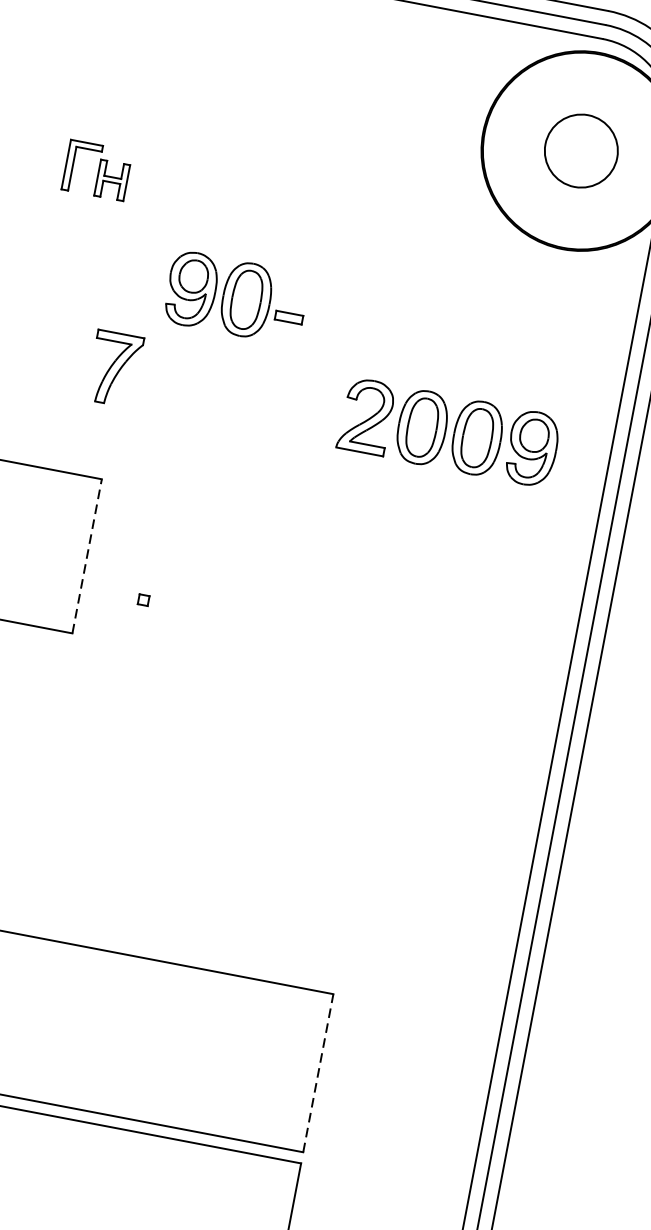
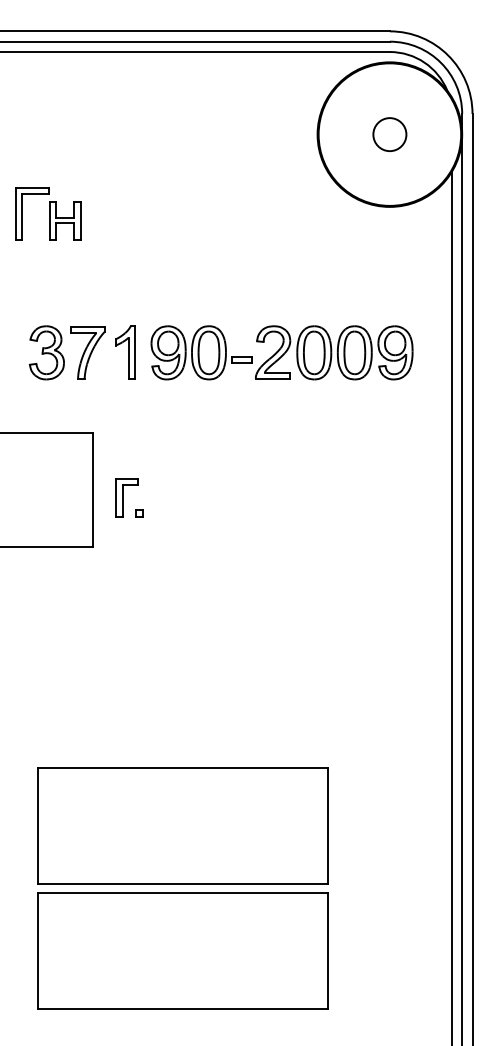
circle: (580, 150) -> (389, 134), size x0.62
part: (97, 169) -> (48, 213), size x1.43
part: (236, 297) -> (201, 352), moved
part: (59, 357) -> (46, 352), added
part: (166, 378) -> (125, 352), added
line: (87, 555) -> (93, 489), dashed -> solid
part: (130, 575) -> (126, 497), added
line: (317, 1072) -> (327, 825), dashed -> solid

